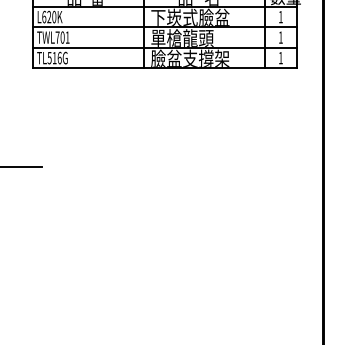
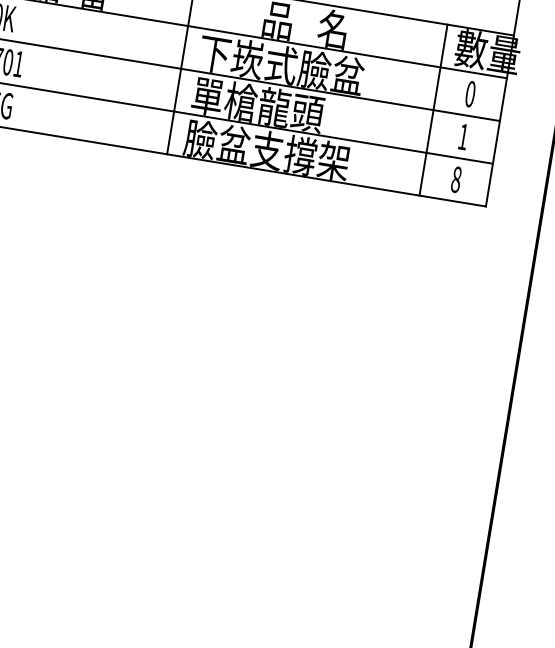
text: (280, 16) -> (469, 92), 1 -> 0
text: (280, 57) -> (455, 178), 1 -> 8

